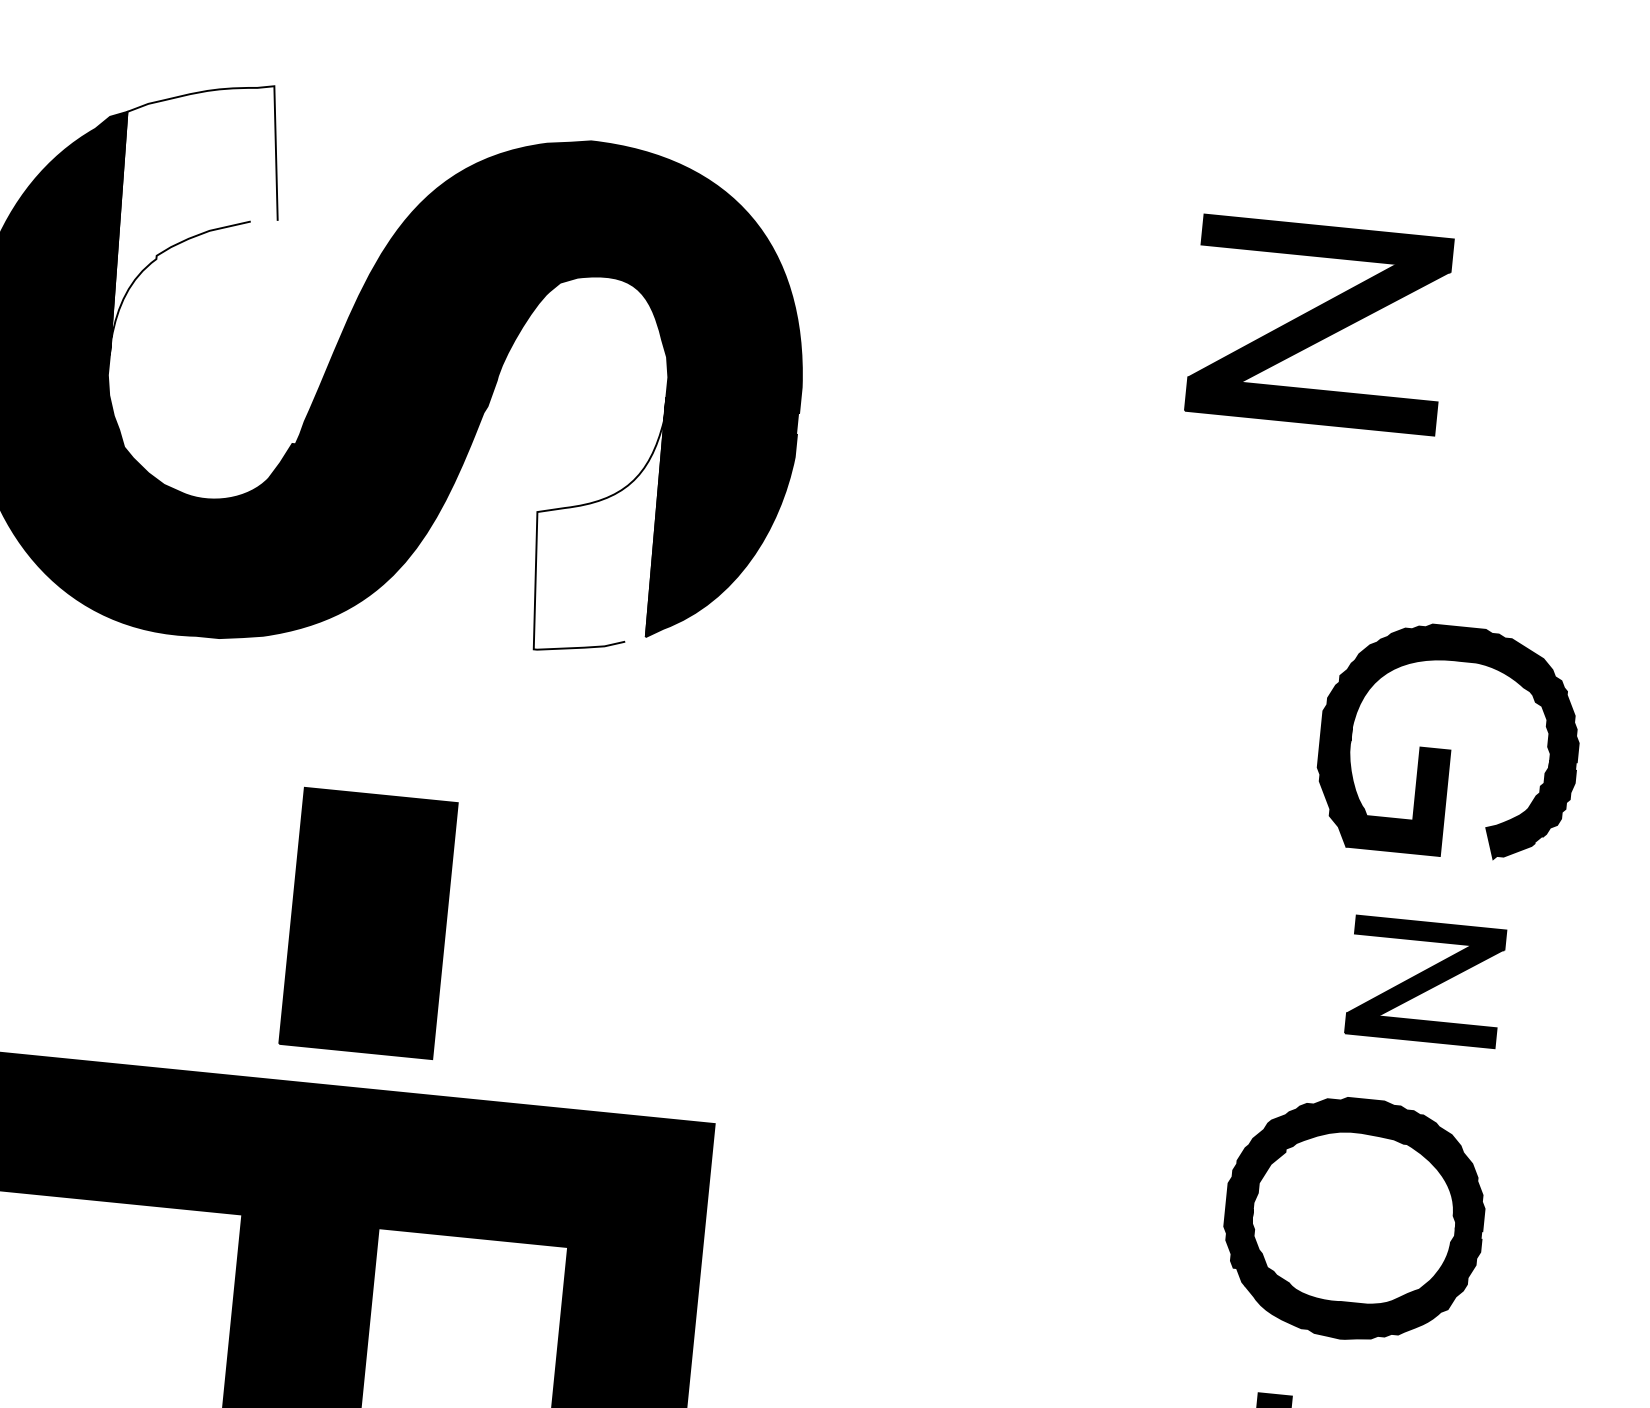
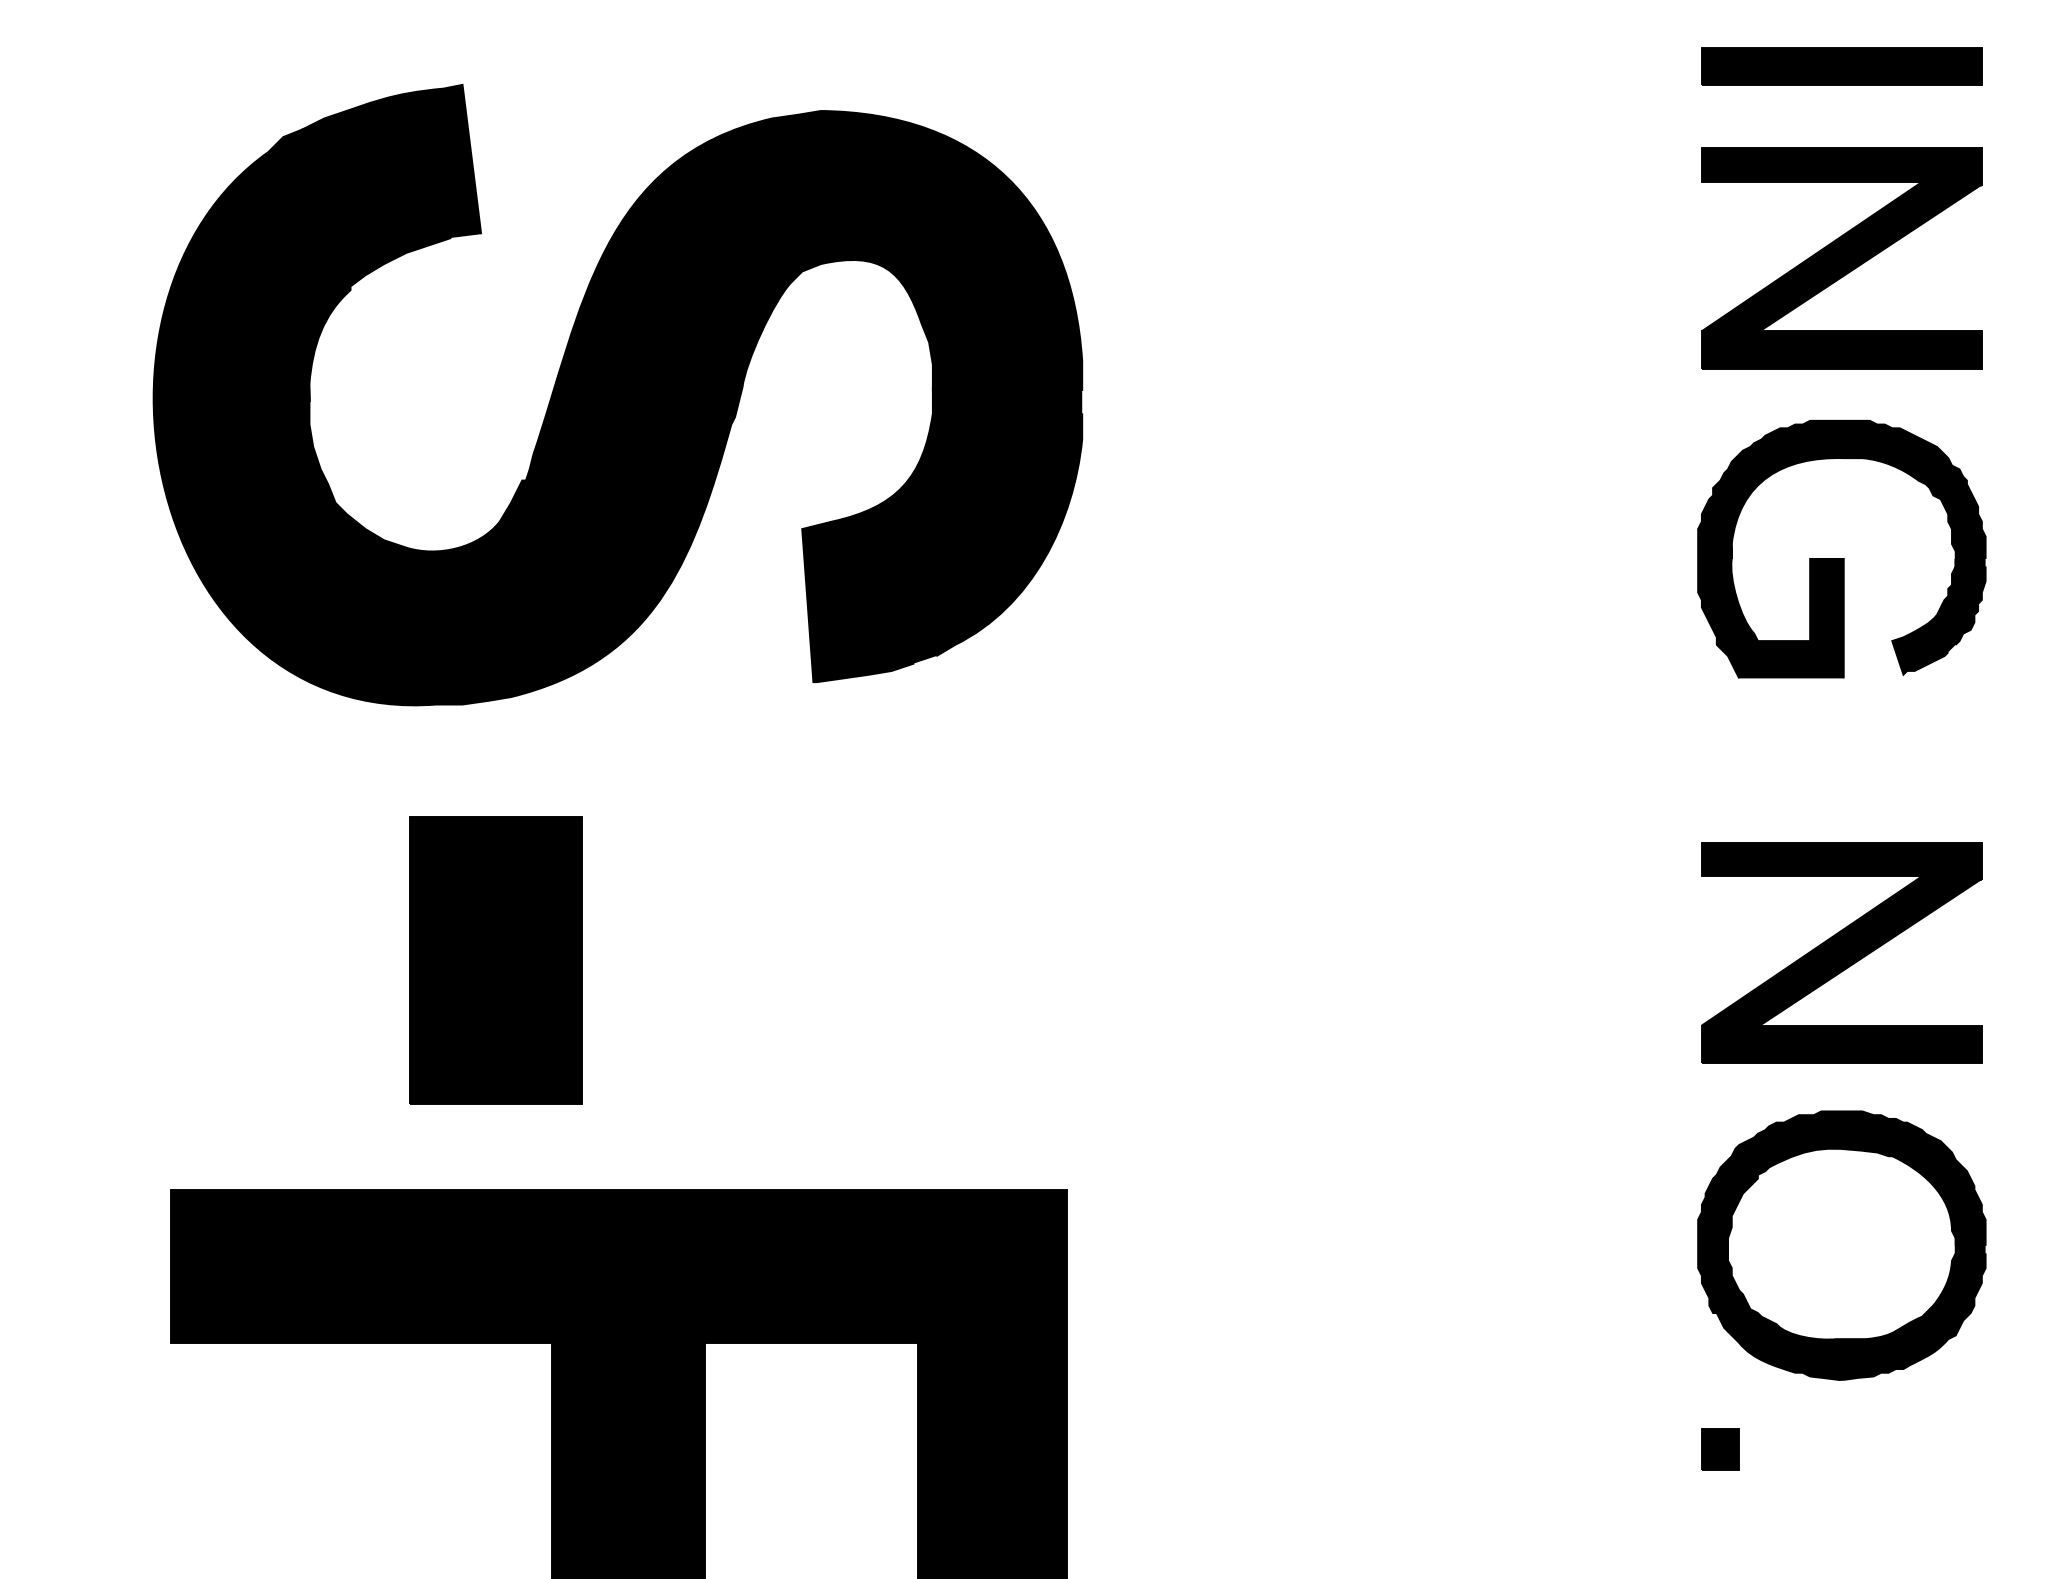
part: (1504, 192) -> (1841, 66), added
fill: (197, 221) -> (391, 243), added
part: (1319, 325) -> (1841, 258), moved
fill: (596, 522) -> (869, 534), added
part: (1448, 749) -> (1841, 558), moved
part: (367, 923) -> (495, 960), moved
part: (1425, 981) -> (1841, 952), size x1.67
part: (1353, 1219) -> (1841, 1245), moved

